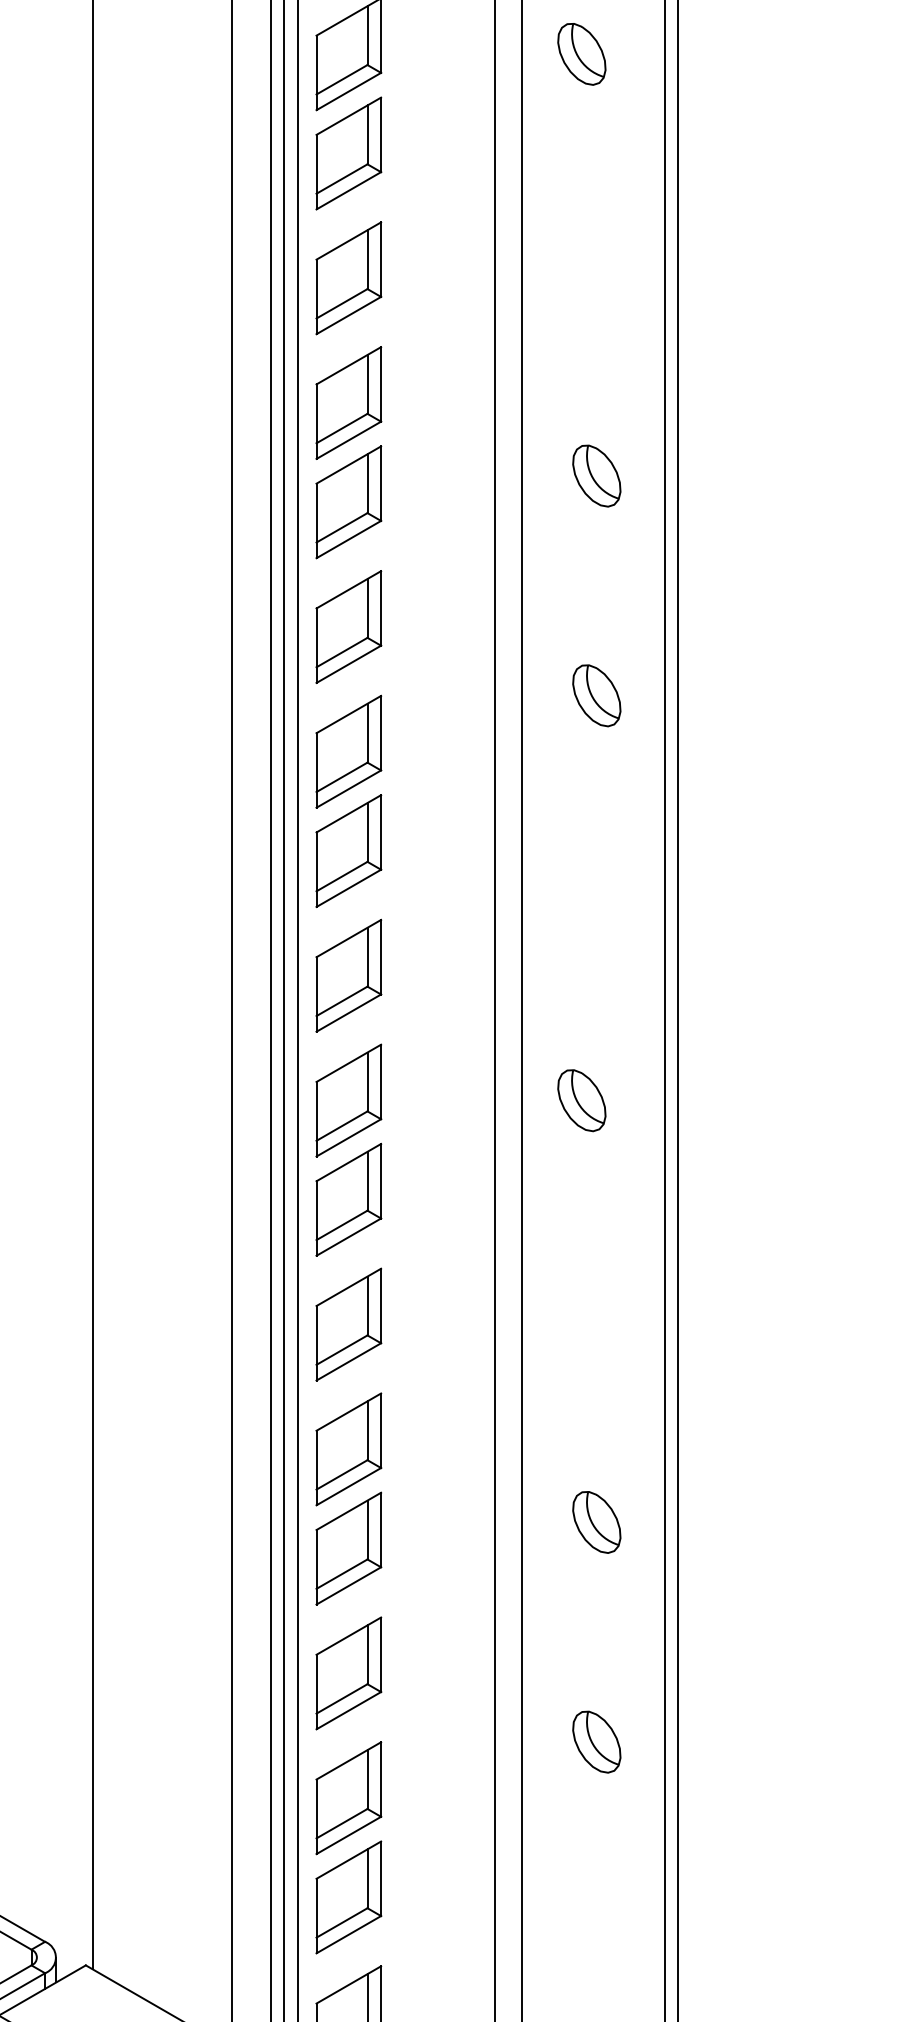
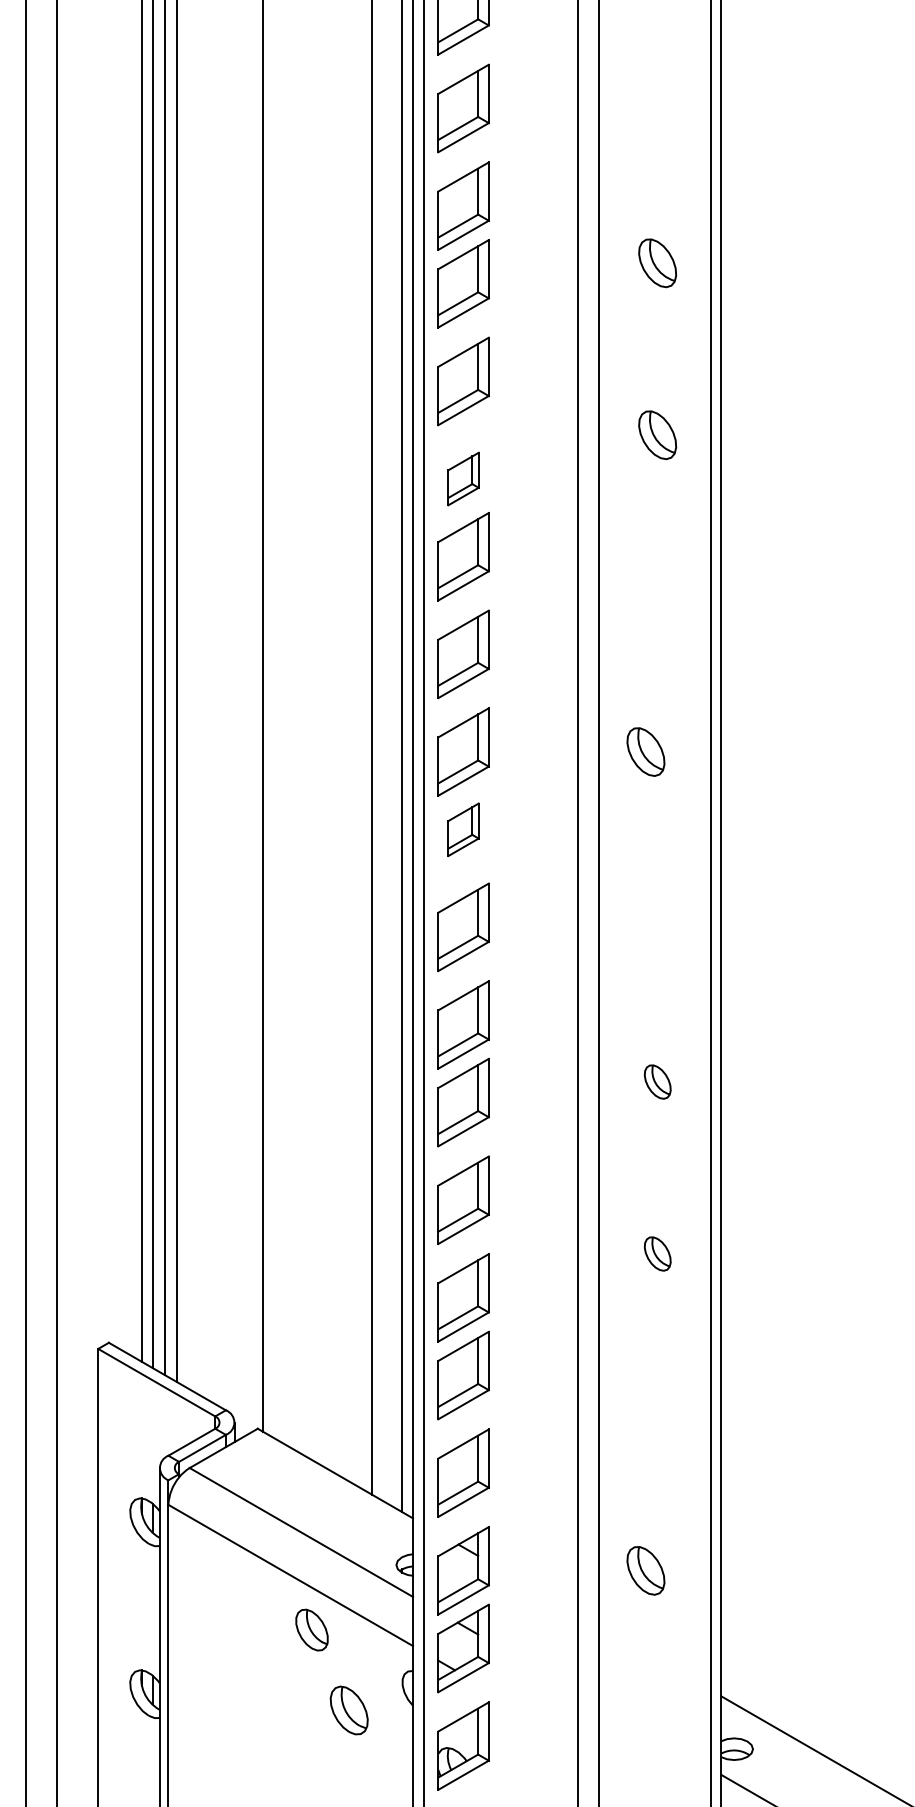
part: (348, 751) -> (463, 478), size x0.6
part: (348, 1199) -> (463, 829), size x0.6
part: (596, 1521) -> (657, 1081), size x0.7
part: (596, 1741) -> (657, 1253), size x0.7

